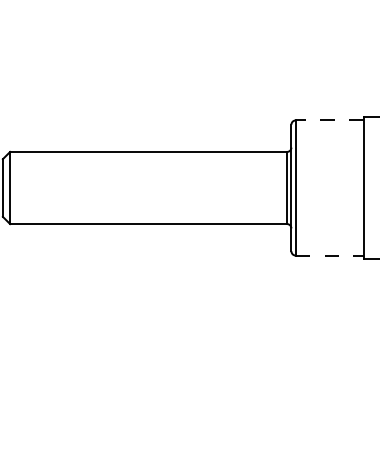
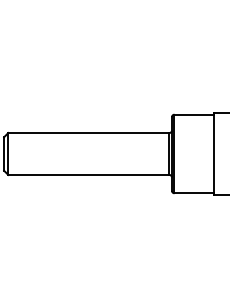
line: (330, 120) -> (194, 114), dashed -> solid
line: (330, 255) -> (194, 193), dashed -> solid

